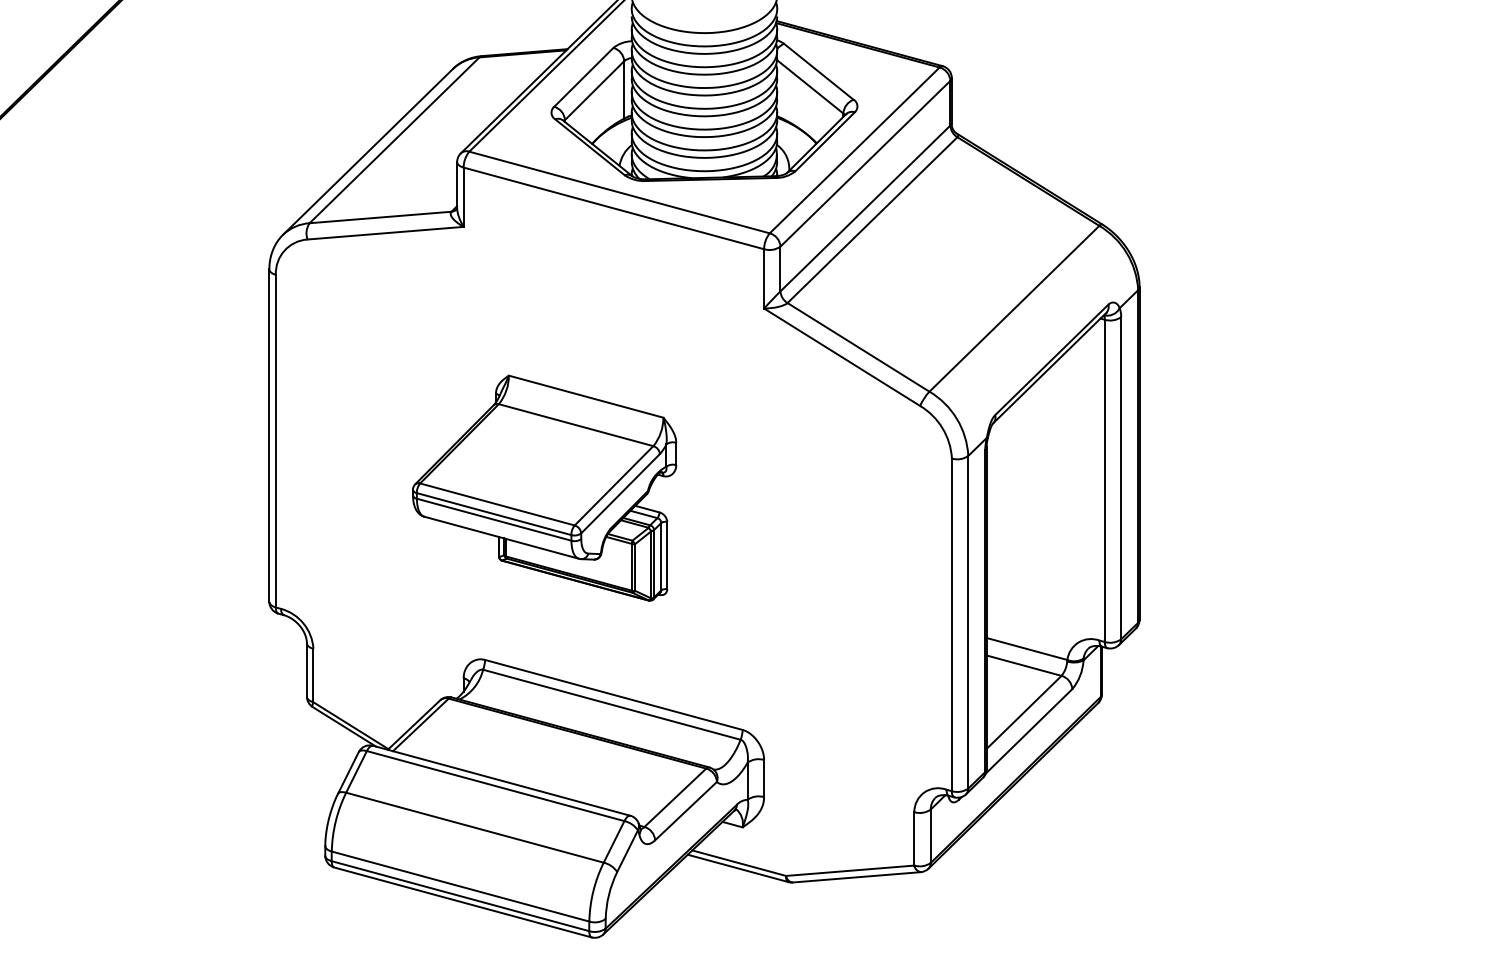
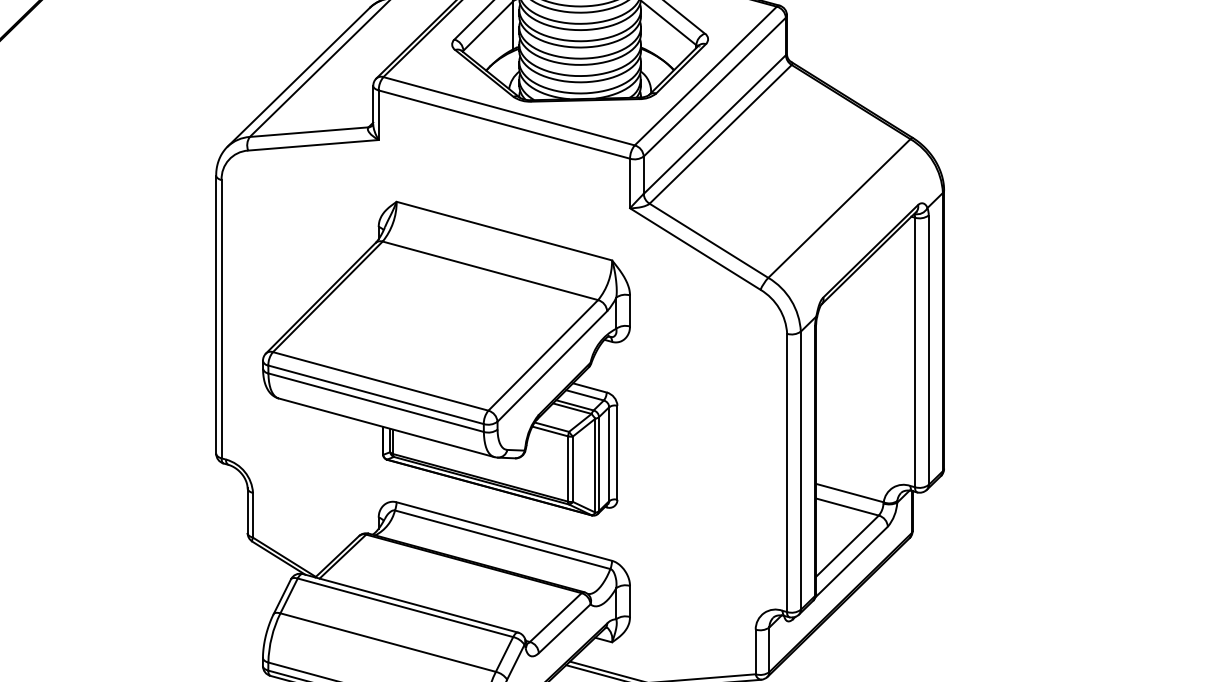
part: (544, 487) -> (446, 358), size x1.67

